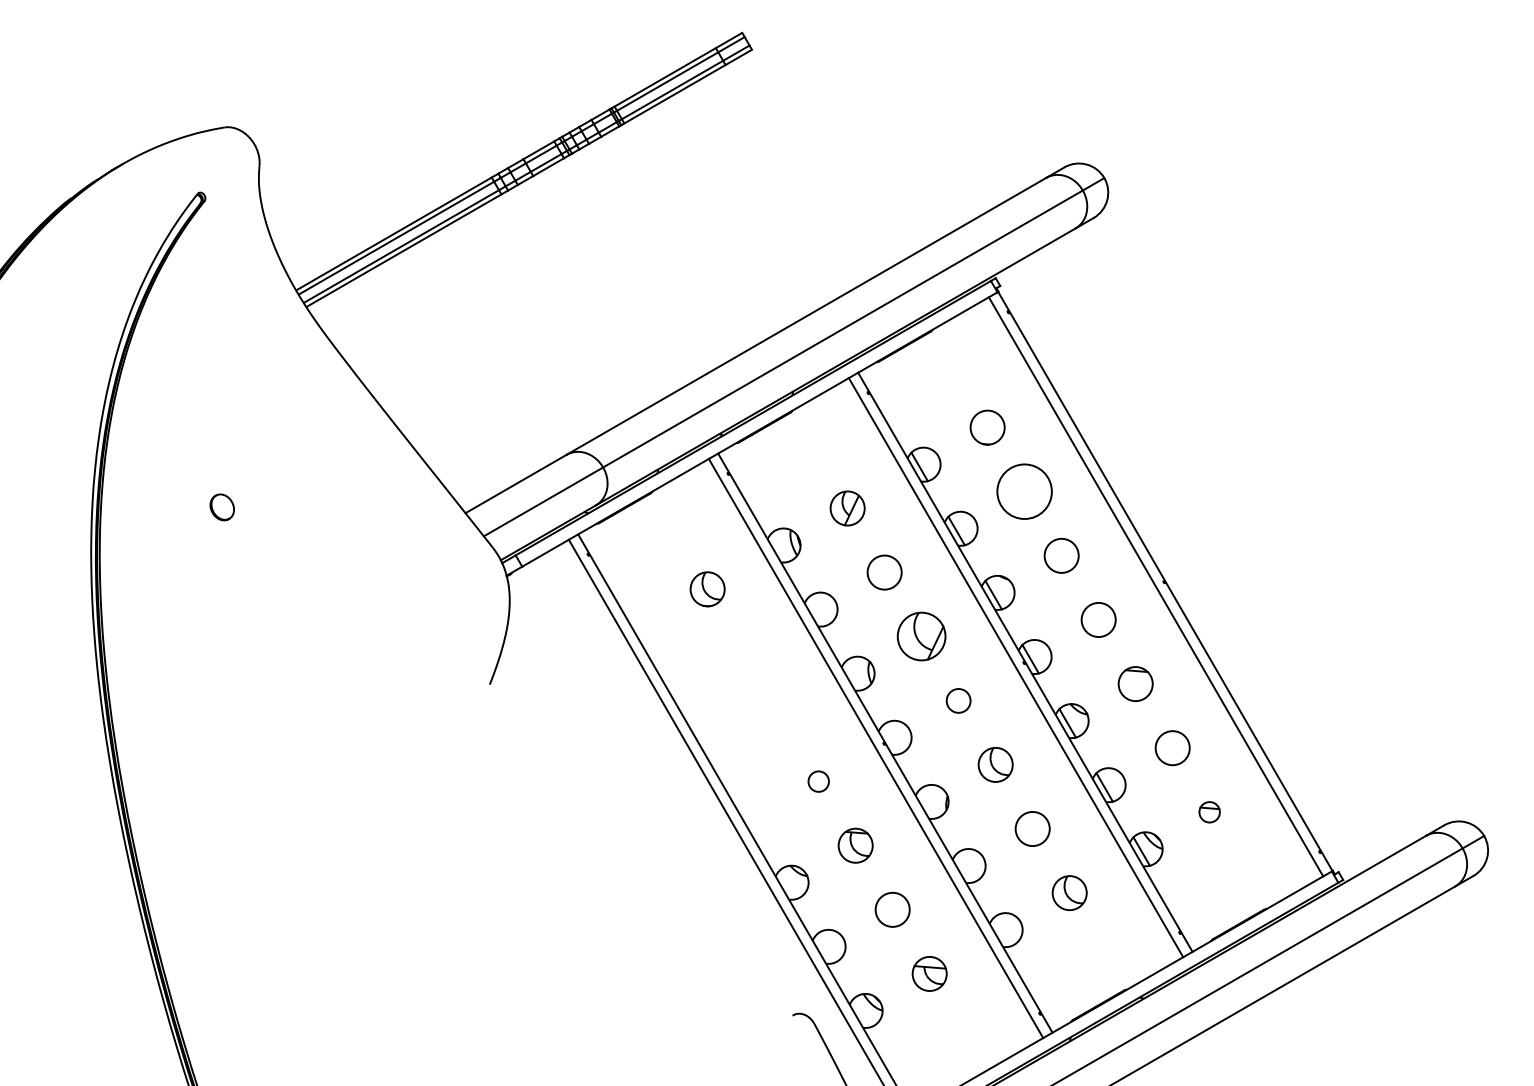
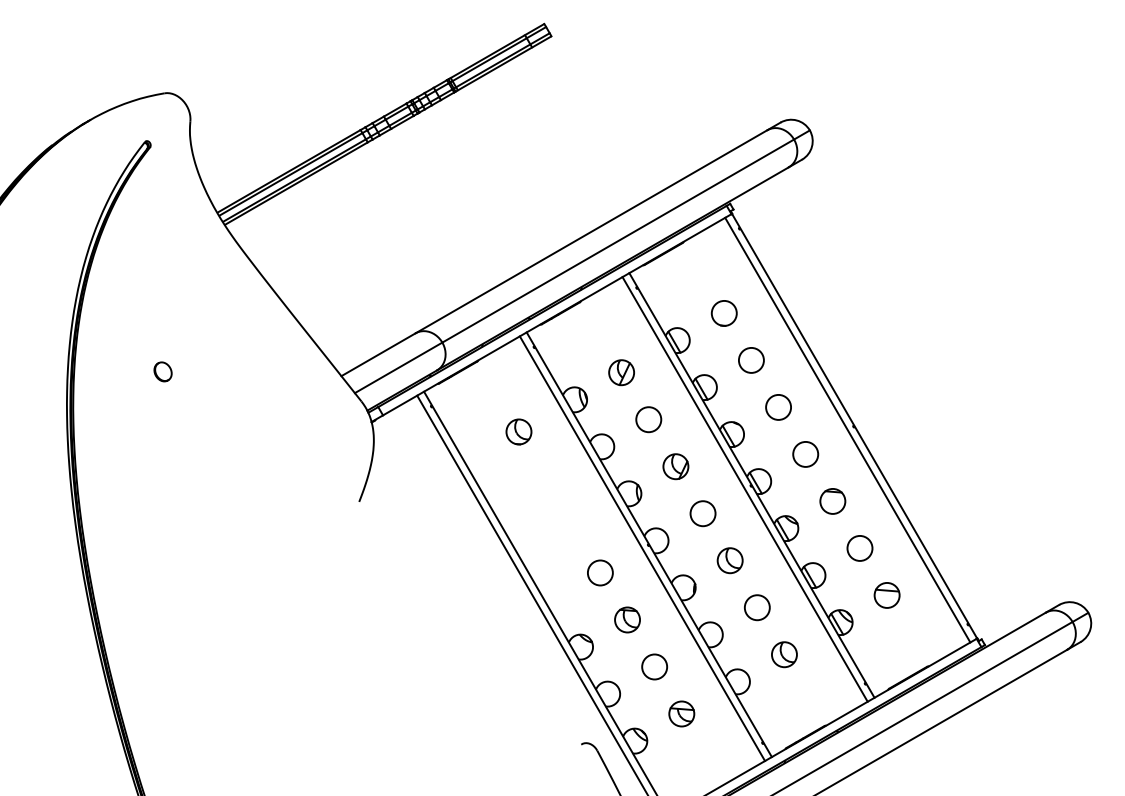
circle: (1024, 491) -> (751, 360), size x0.62
part: (921, 636) -> (675, 466), size x0.71
circle: (957, 700) -> (702, 513), size x1.43
circle: (818, 780) -> (600, 572), size x1.67
part: (1208, 812) -> (886, 595), size x1.67

